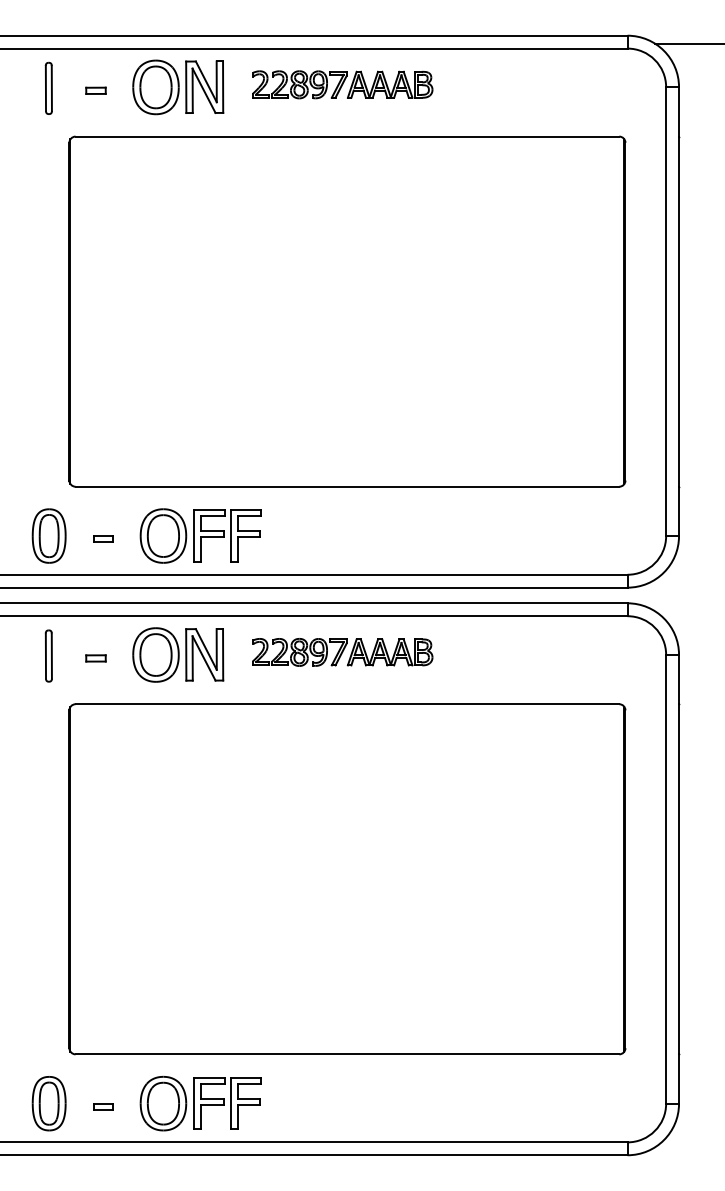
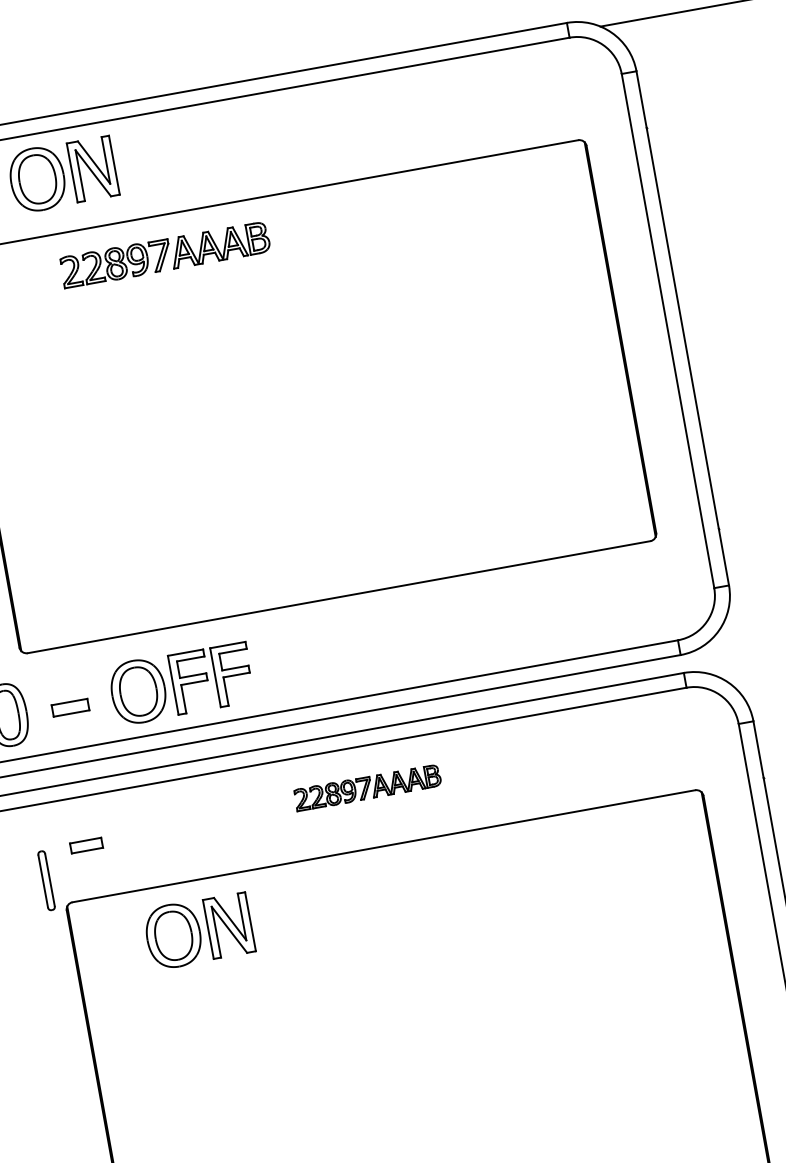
part: (342, 84) -> (165, 254), moved
part: (103, 538) -> (70, 706), size x1.6
part: (342, 652) -> (367, 788), size x0.7
part: (178, 654) -> (199, 930), moved
part: (48, 655) -> (46, 880), moved
part: (95, 658) -> (85, 845), size x1.4

